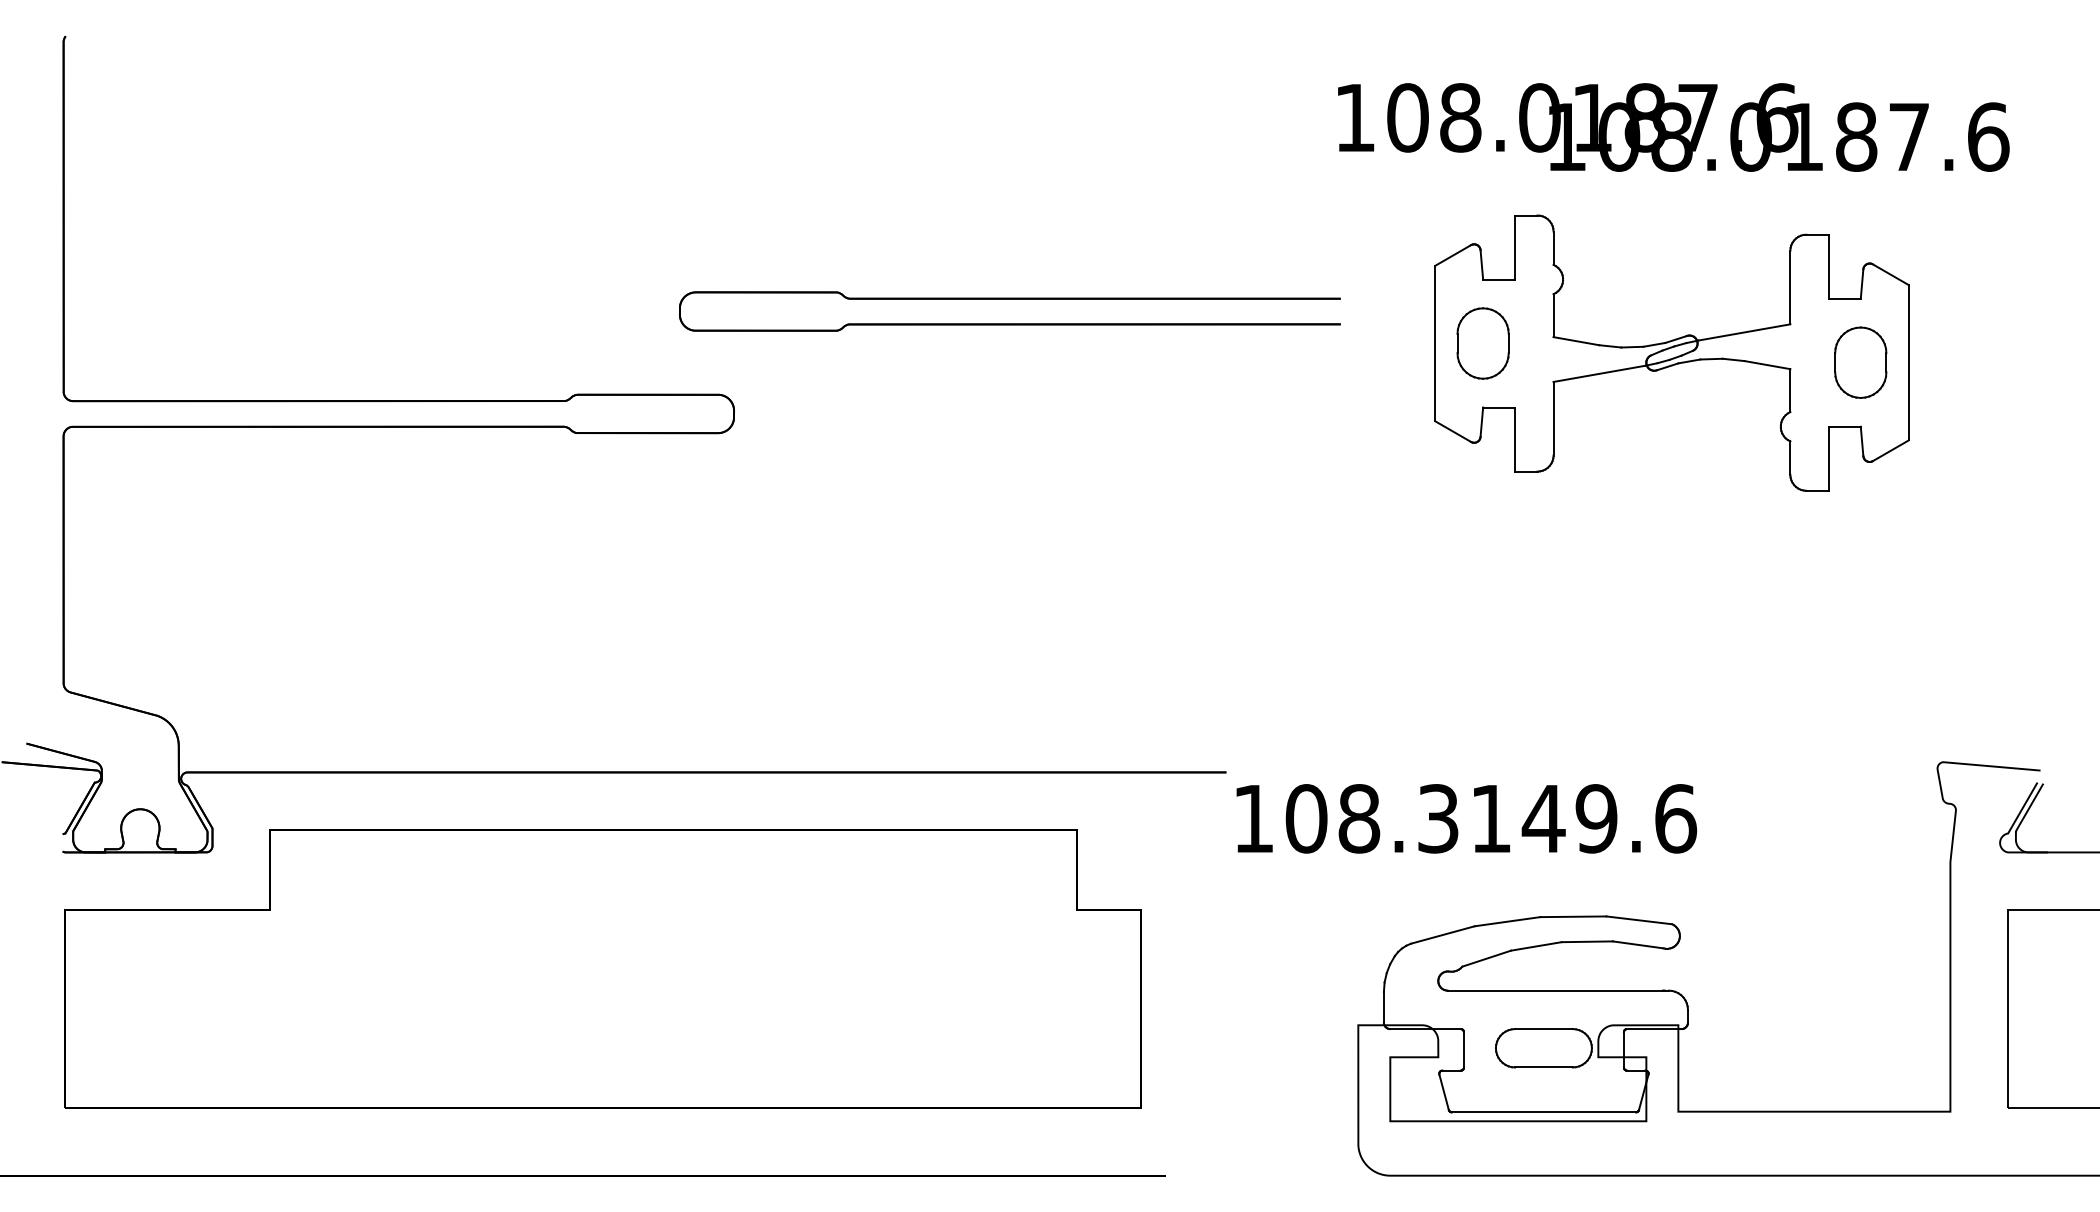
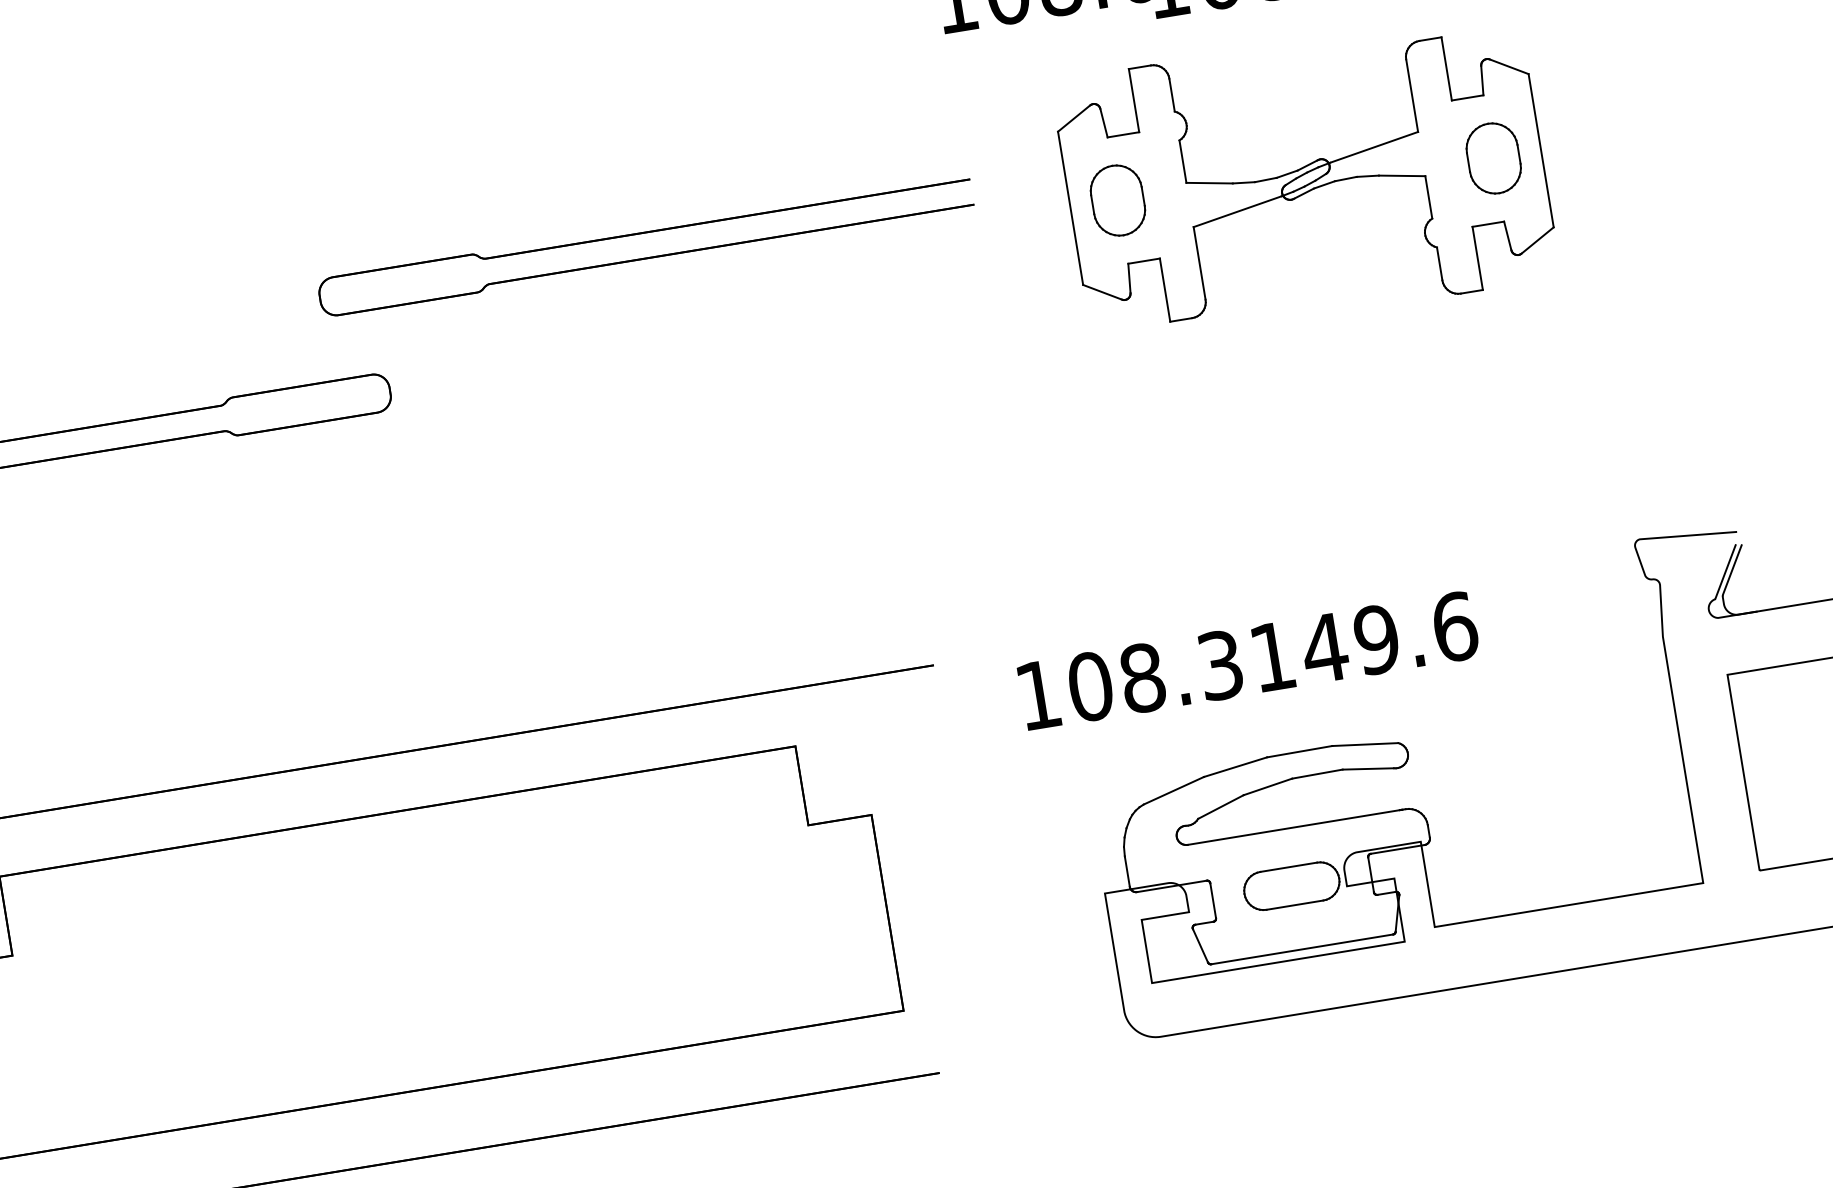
text: (1466, 818) -> (1248, 660), moved

